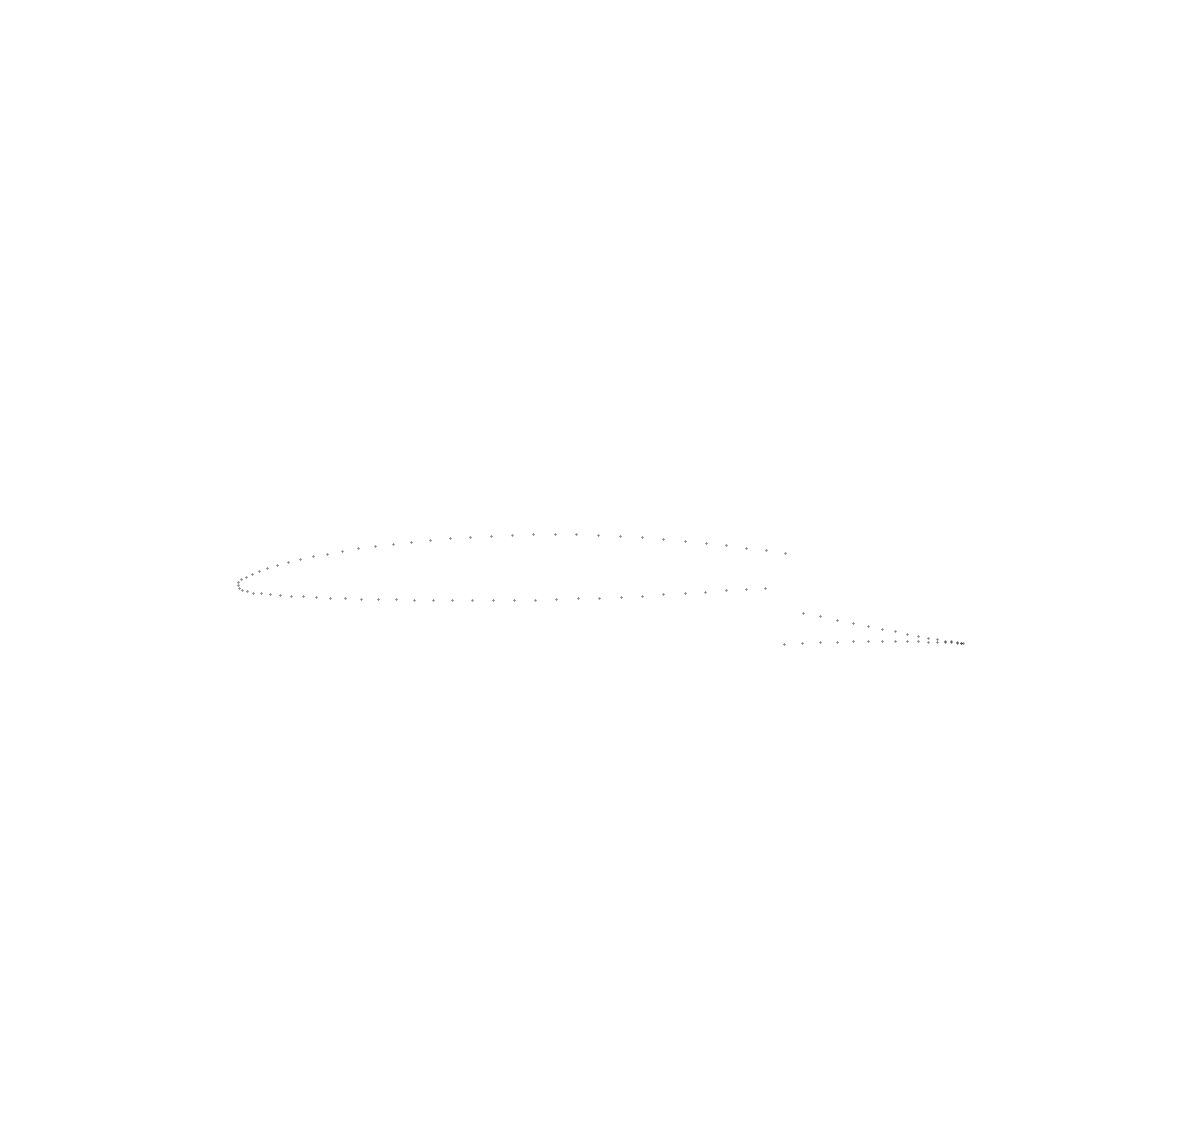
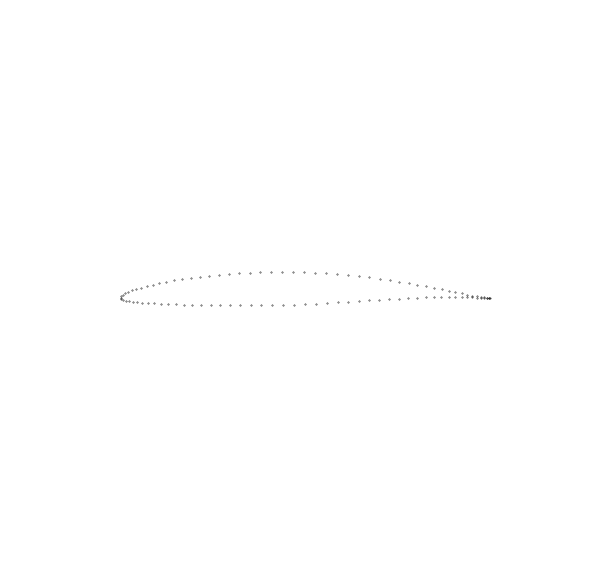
part: (873, 629) -> (444, 291), moved

